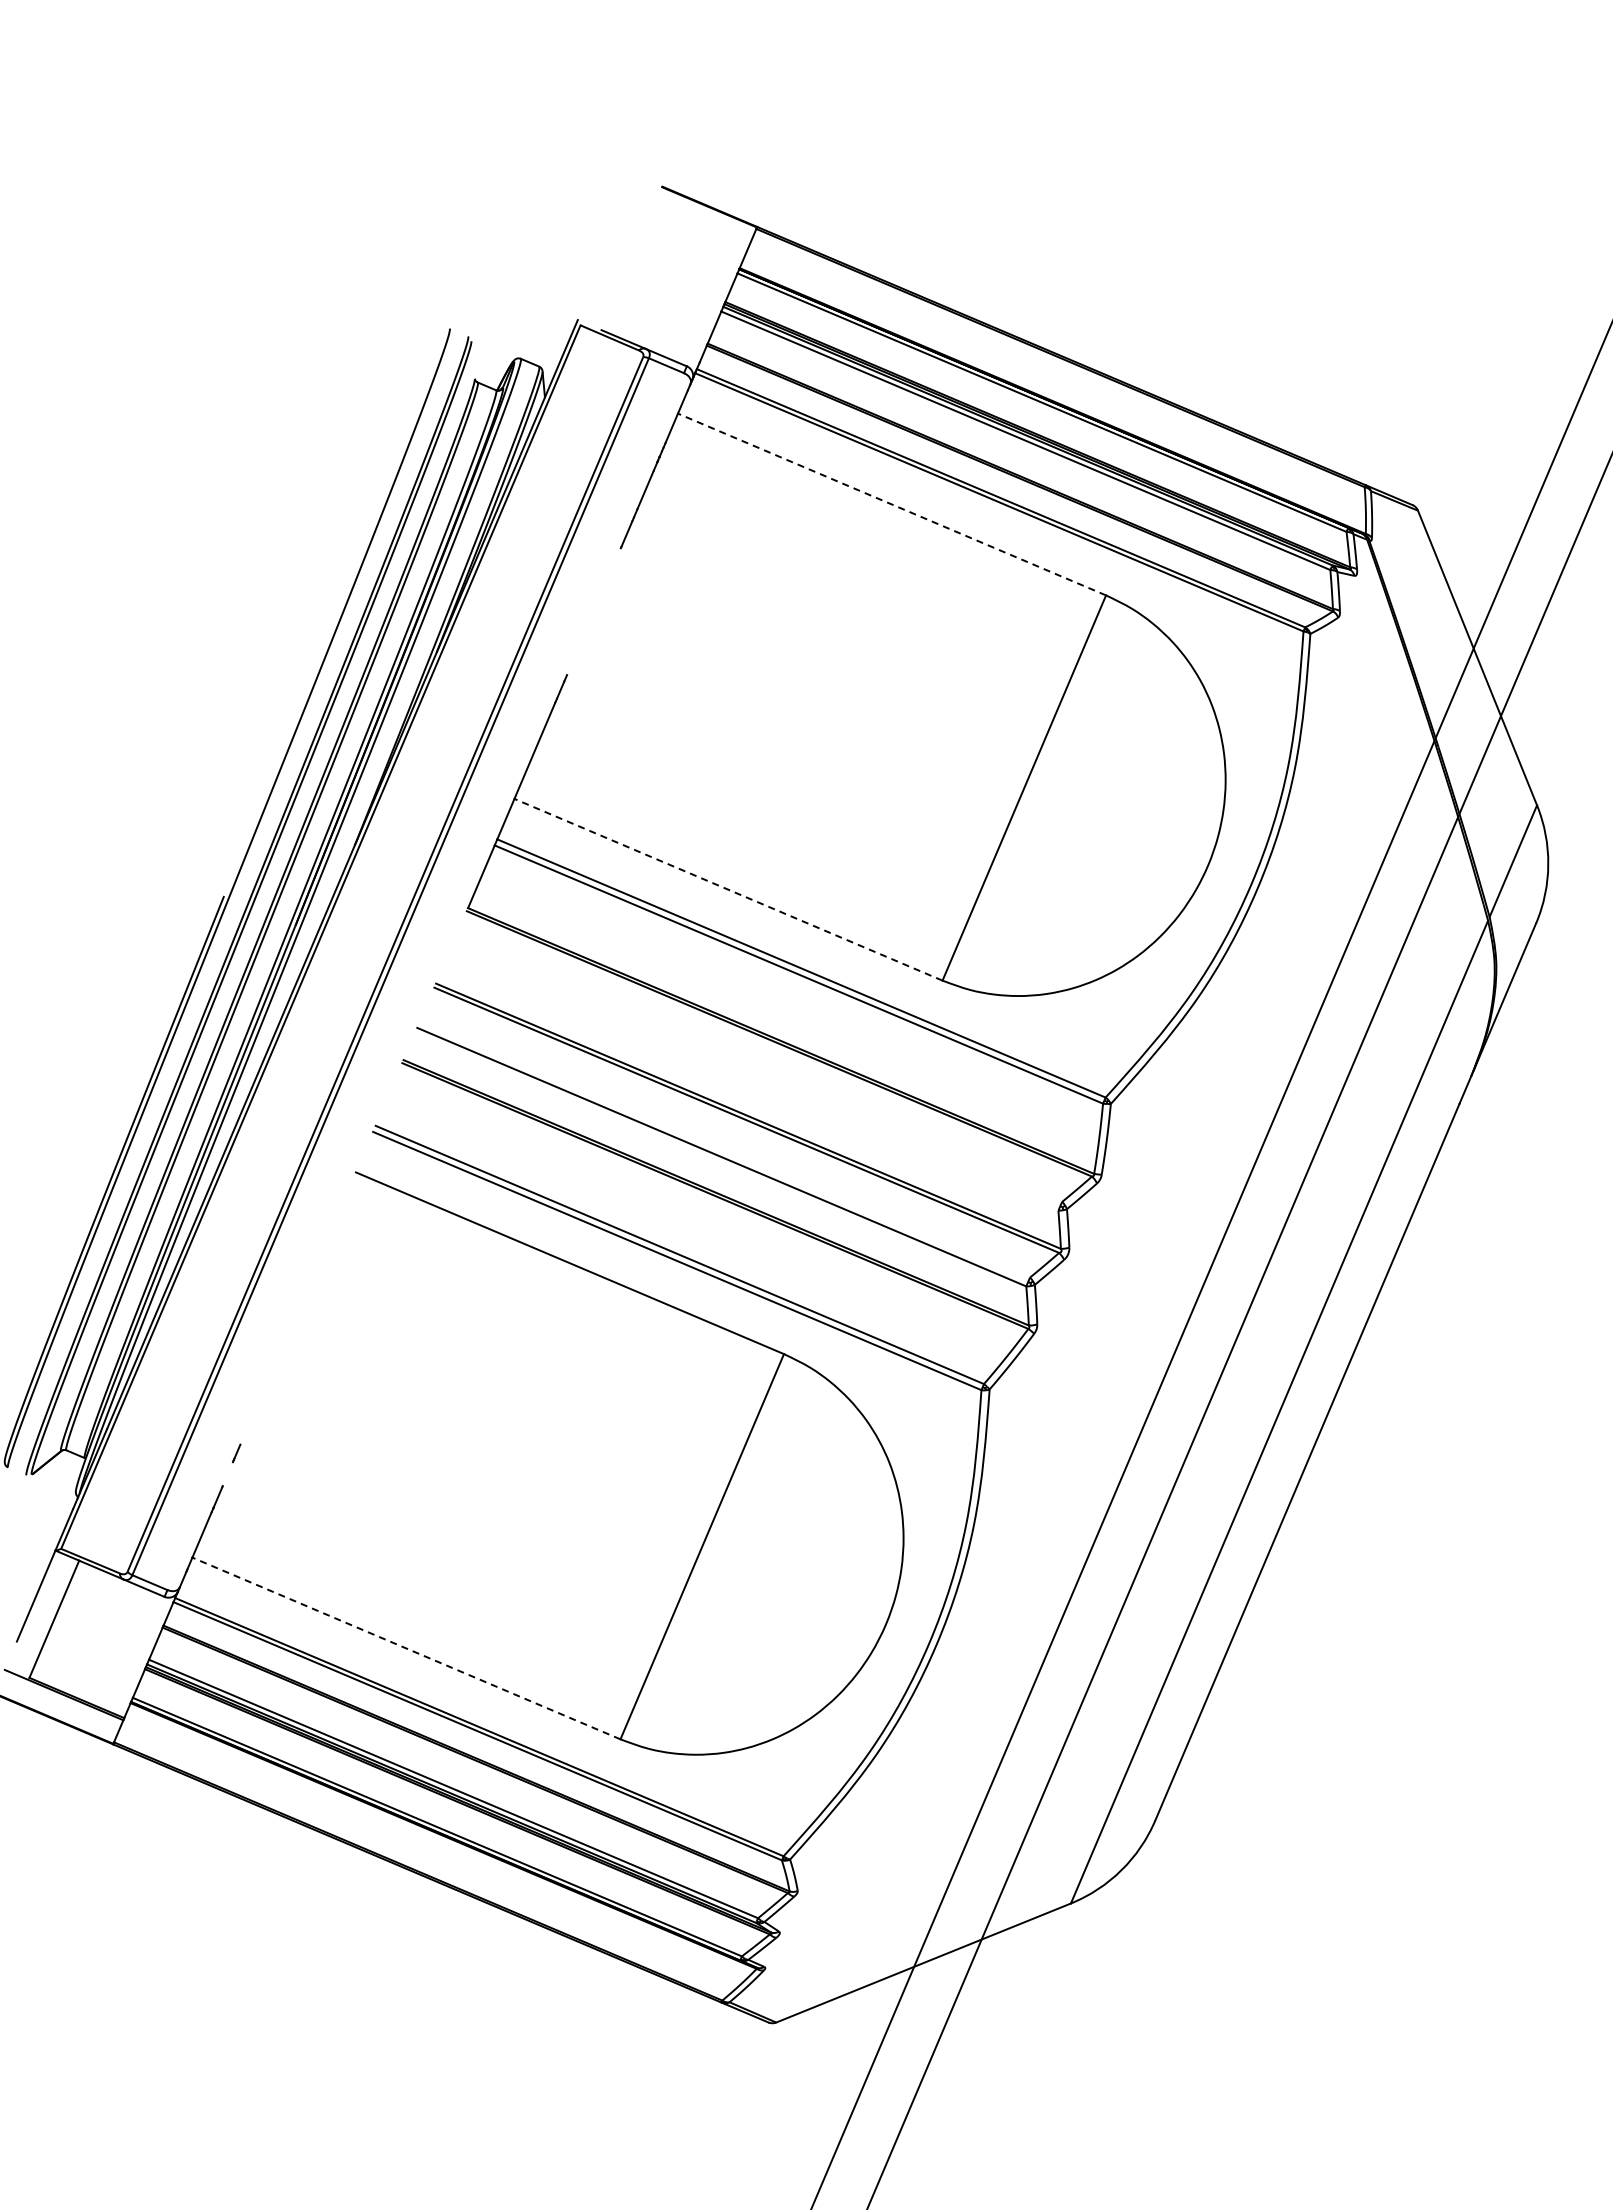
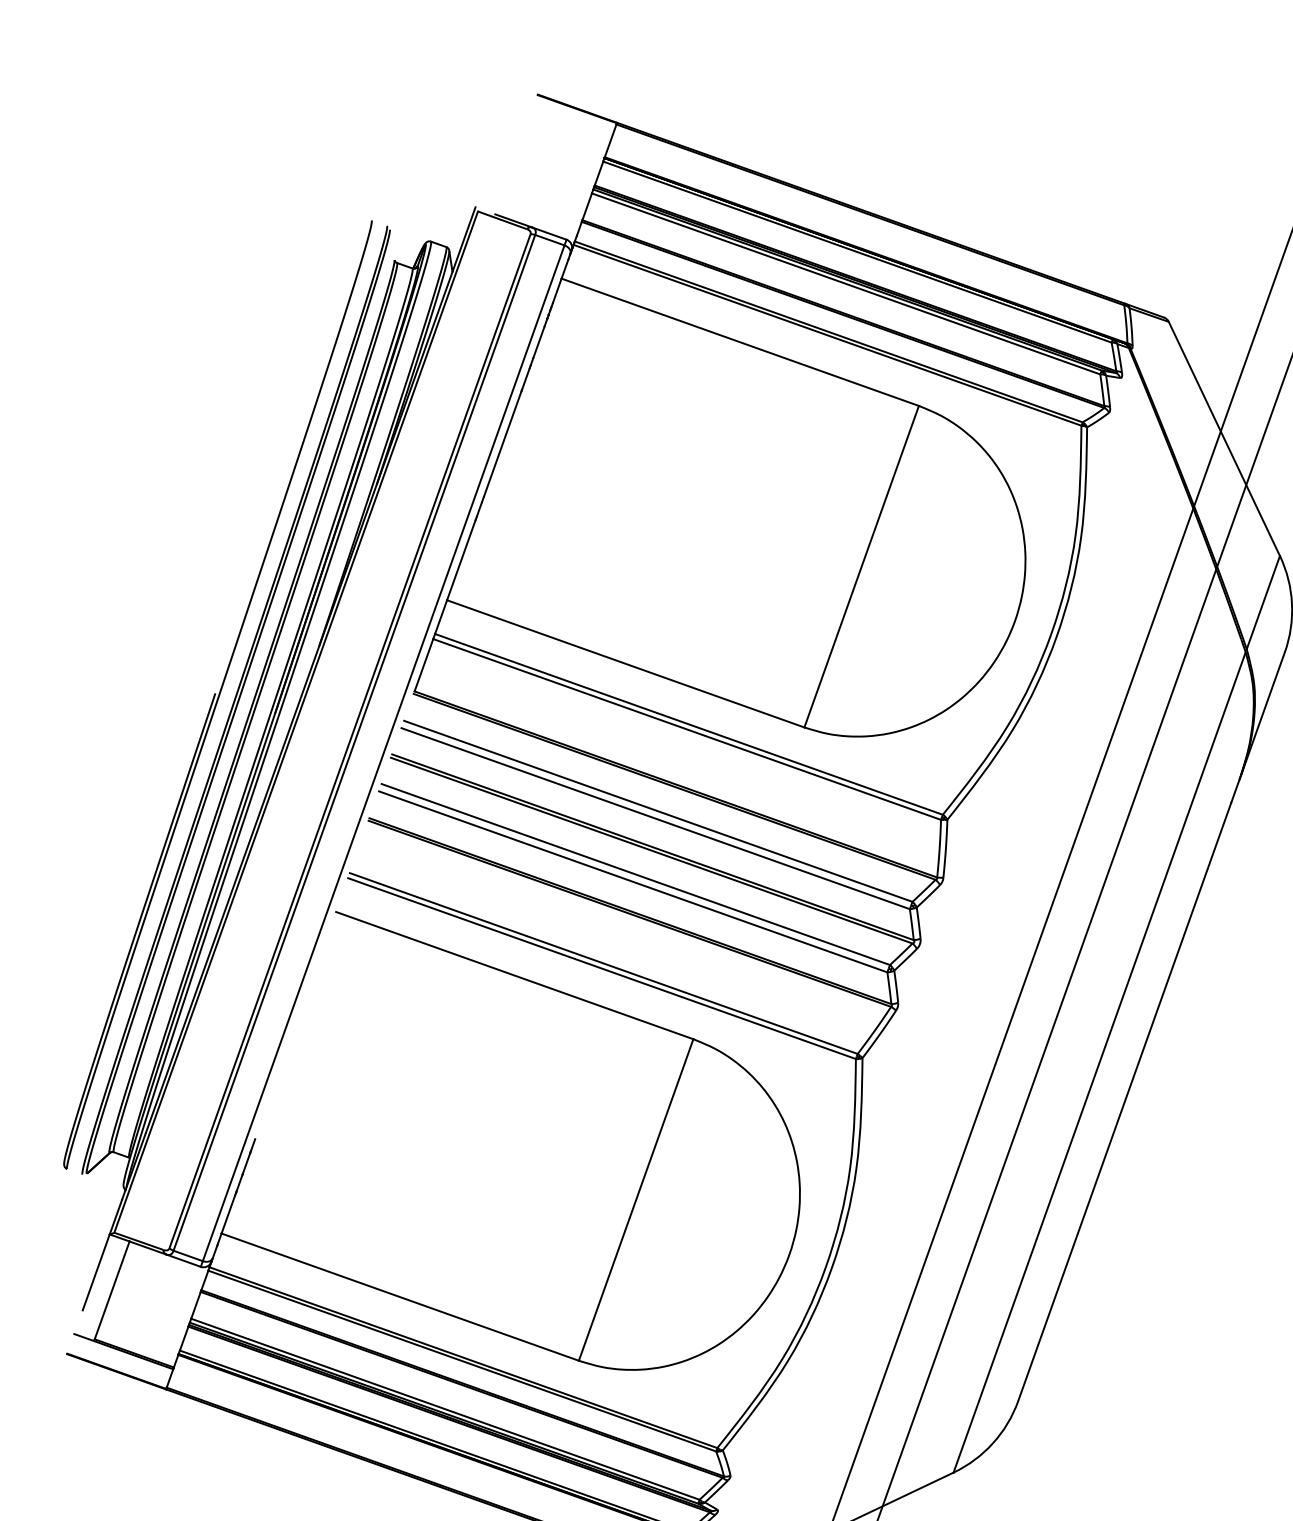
line: (892, 504) -> (740, 342), dashed -> solid
line: (593, 611) -> (502, 443), added
line: (728, 889) -> (625, 663), dashed -> solid
line: (425, 981) -> (383, 753), added
line: (757, 1072) -> (658, 811), added
line: (753, 1081) -> (655, 818), added
line: (725, 1148) -> (635, 874), added
line: (227, 1474) -> (246, 1164), added
line: (406, 1648) -> (400, 1297), dashed -> solid

